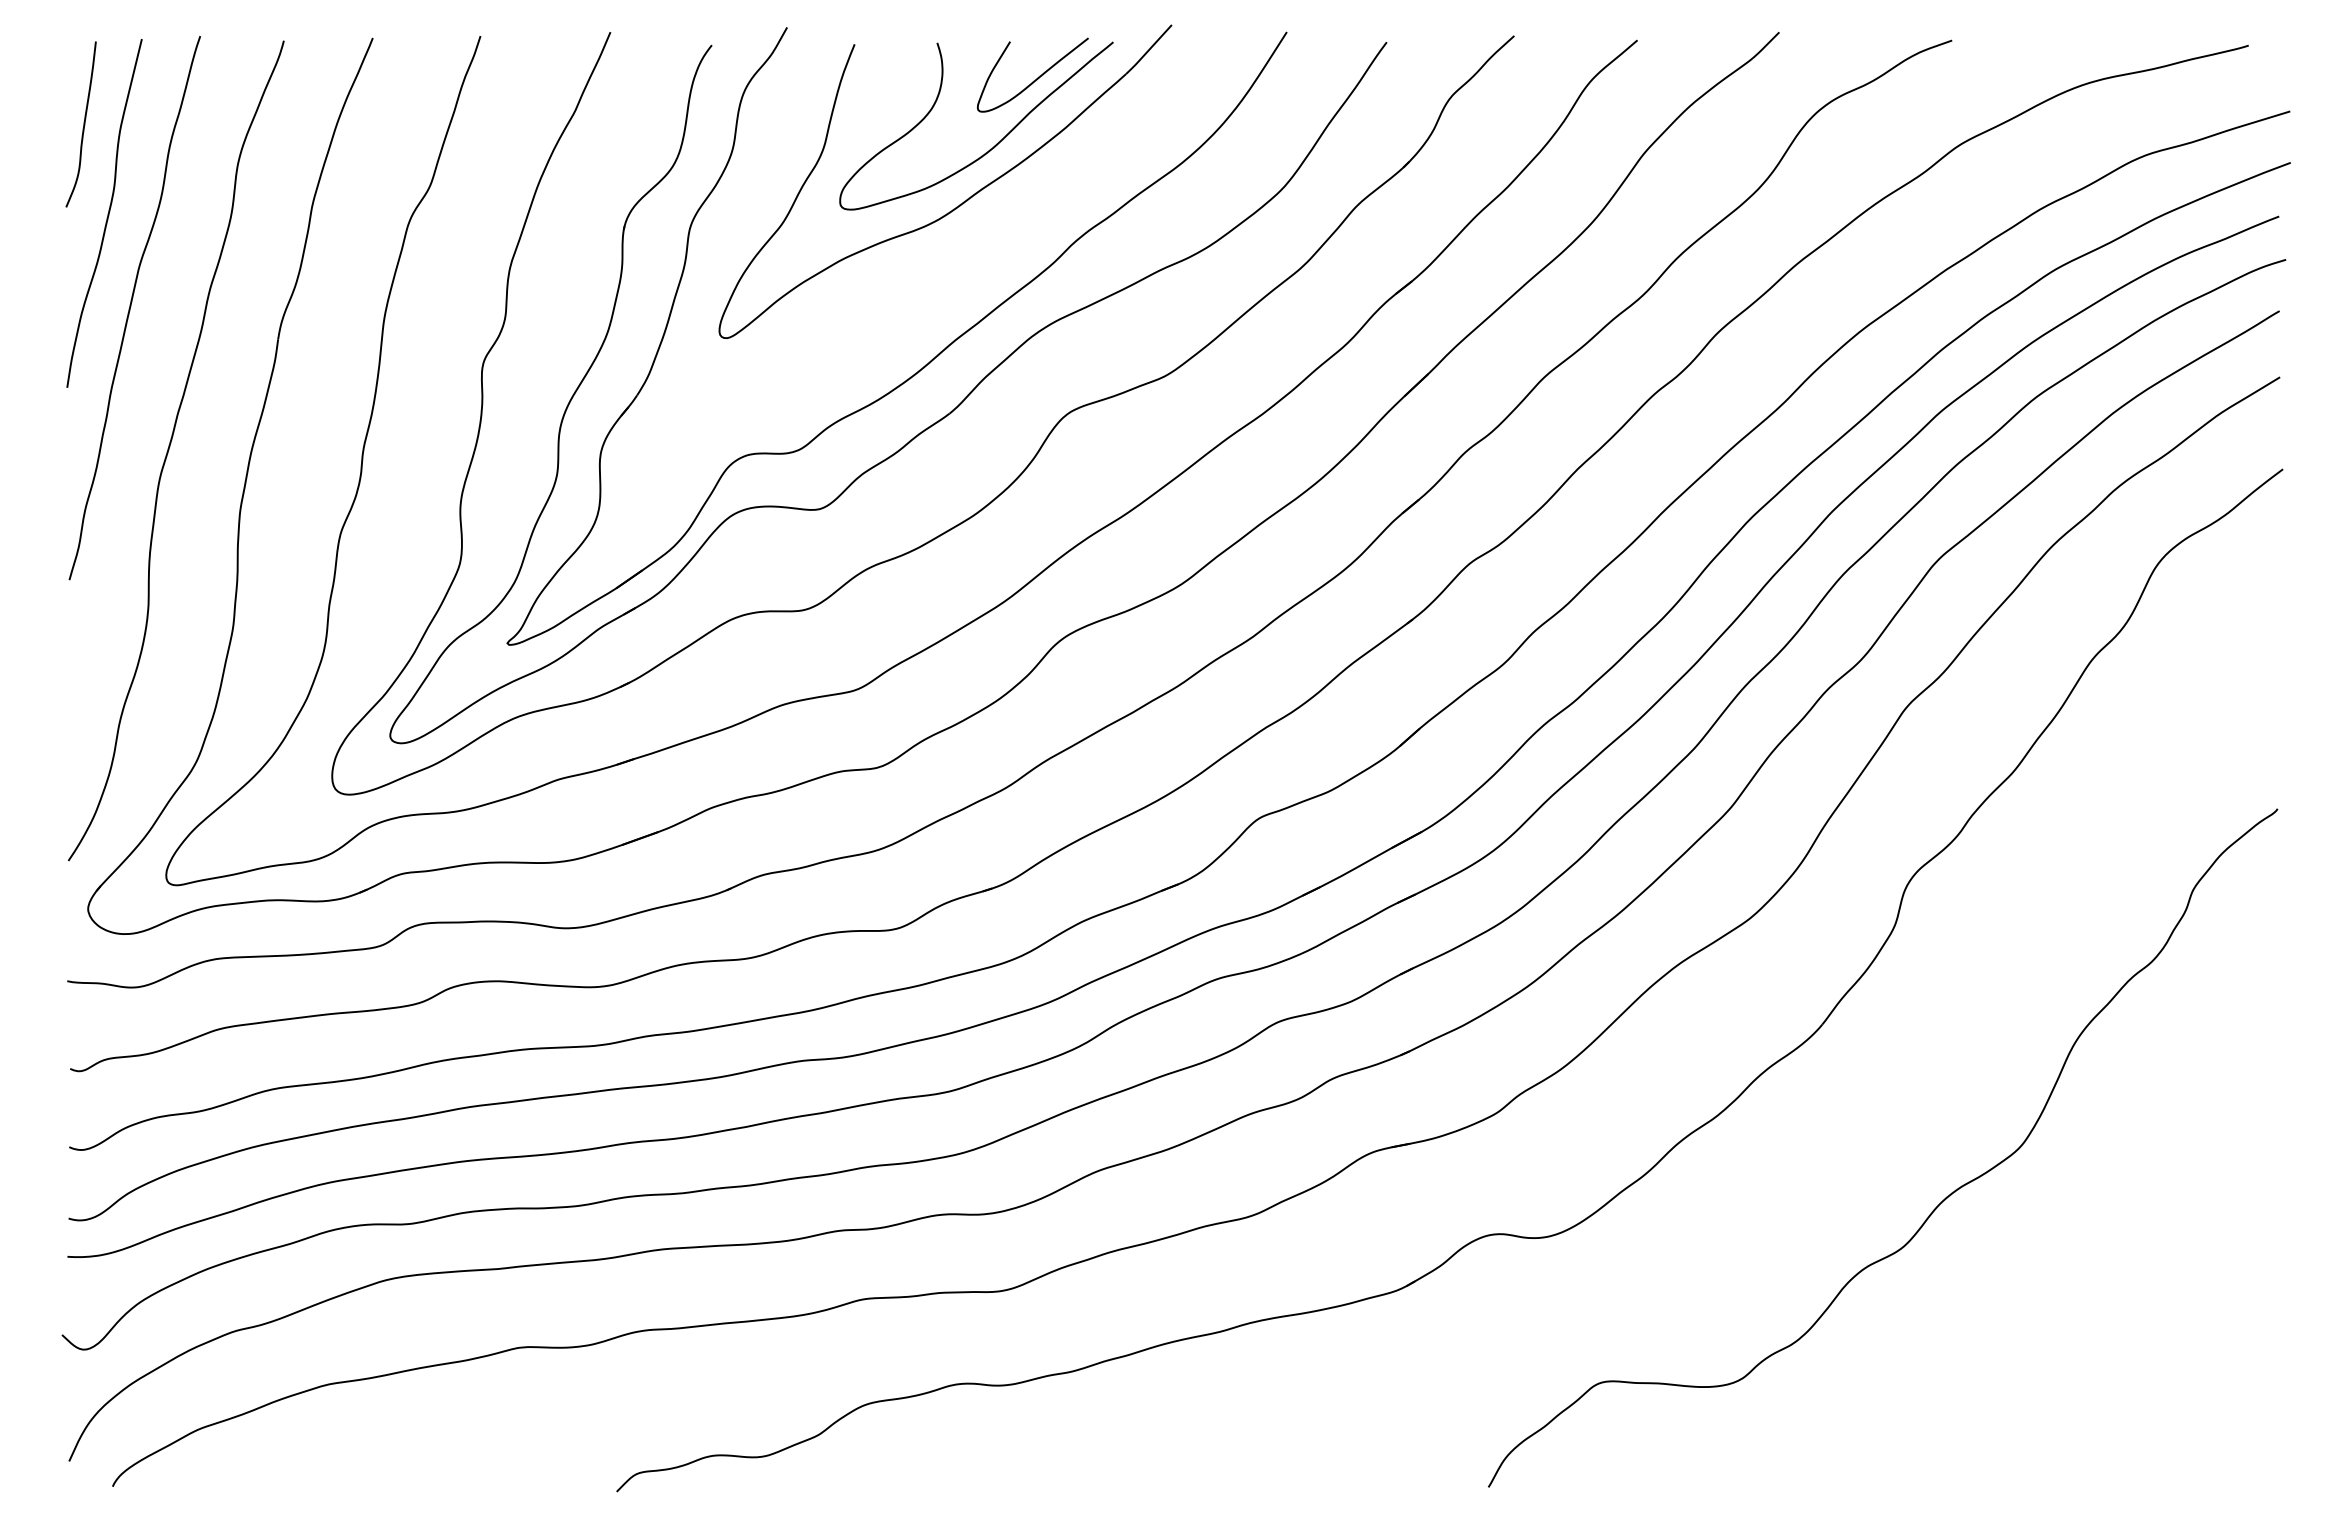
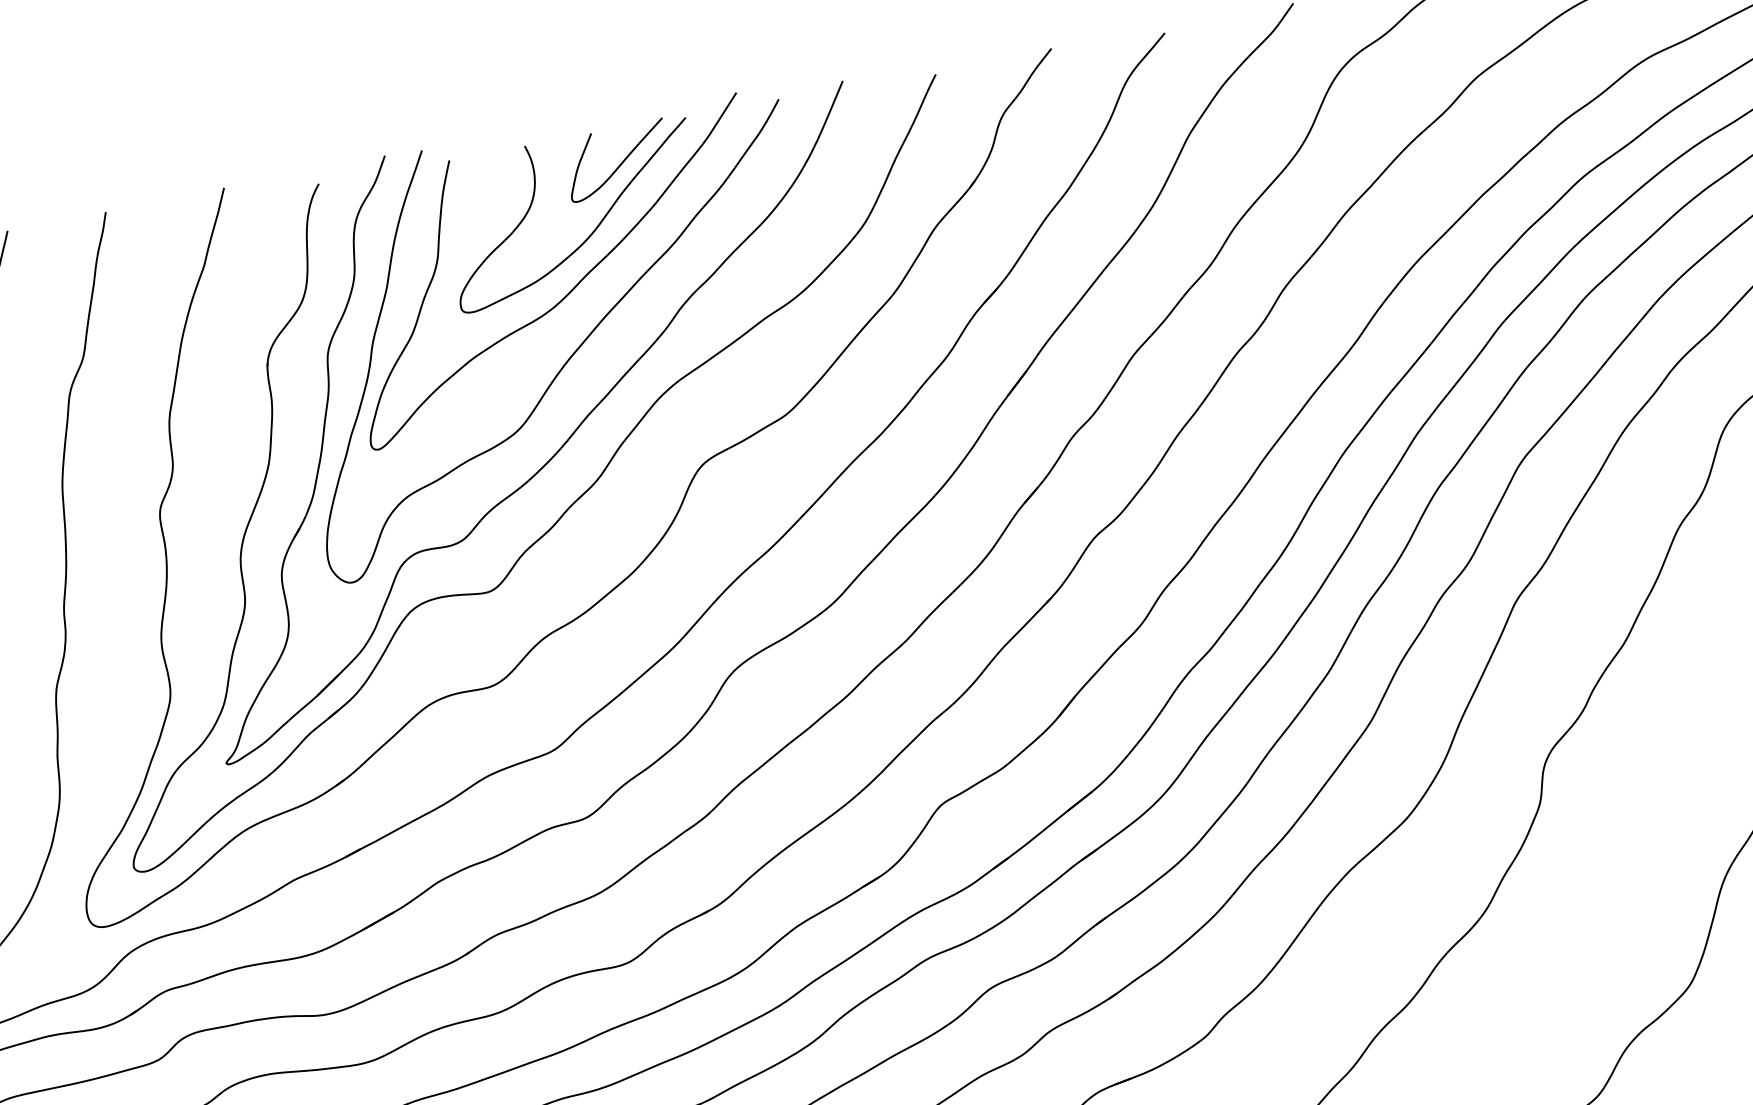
curve: (951, 270) -> (573, 352), added

